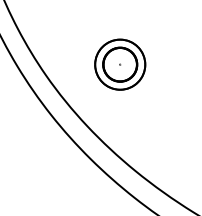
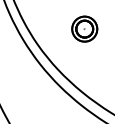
part: (119, 63) -> (84, 28), moved

